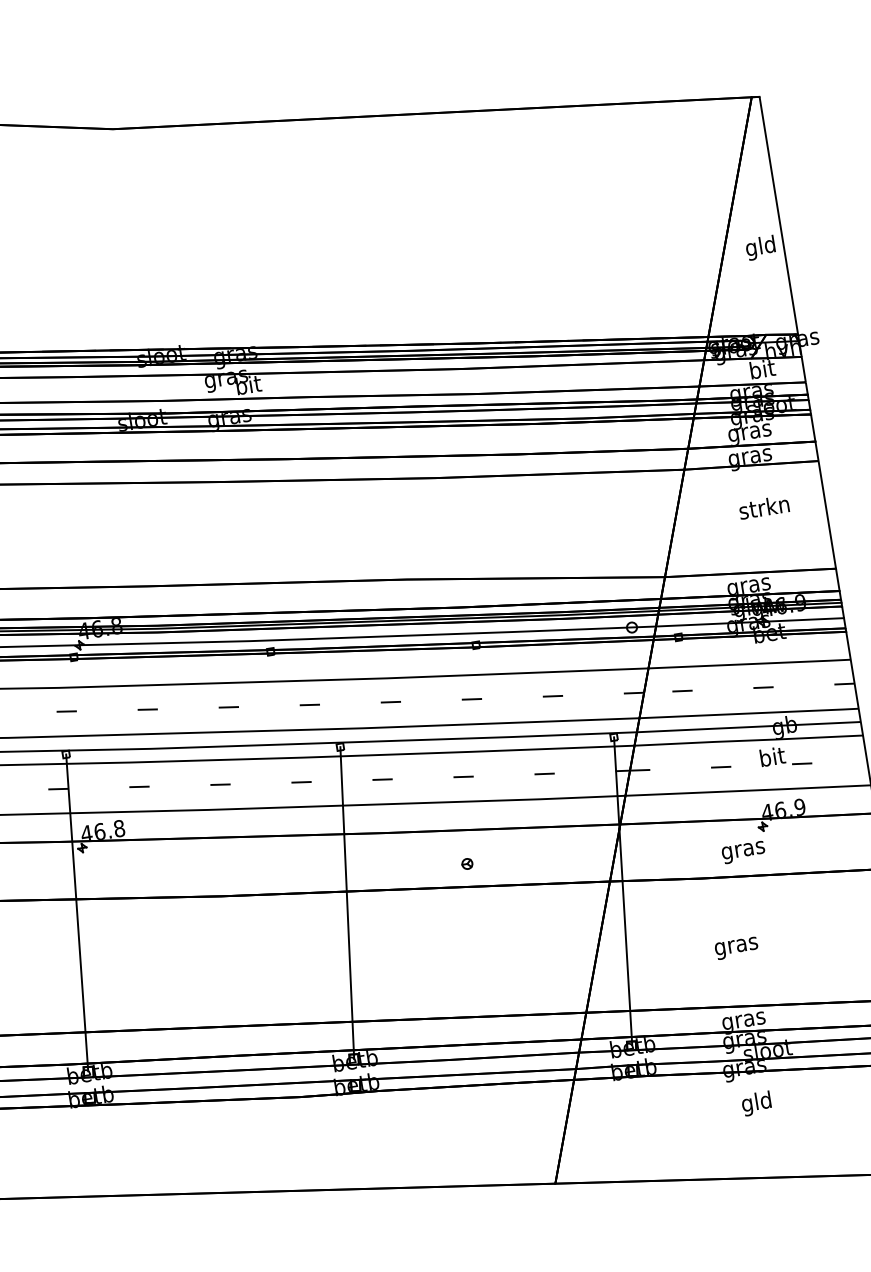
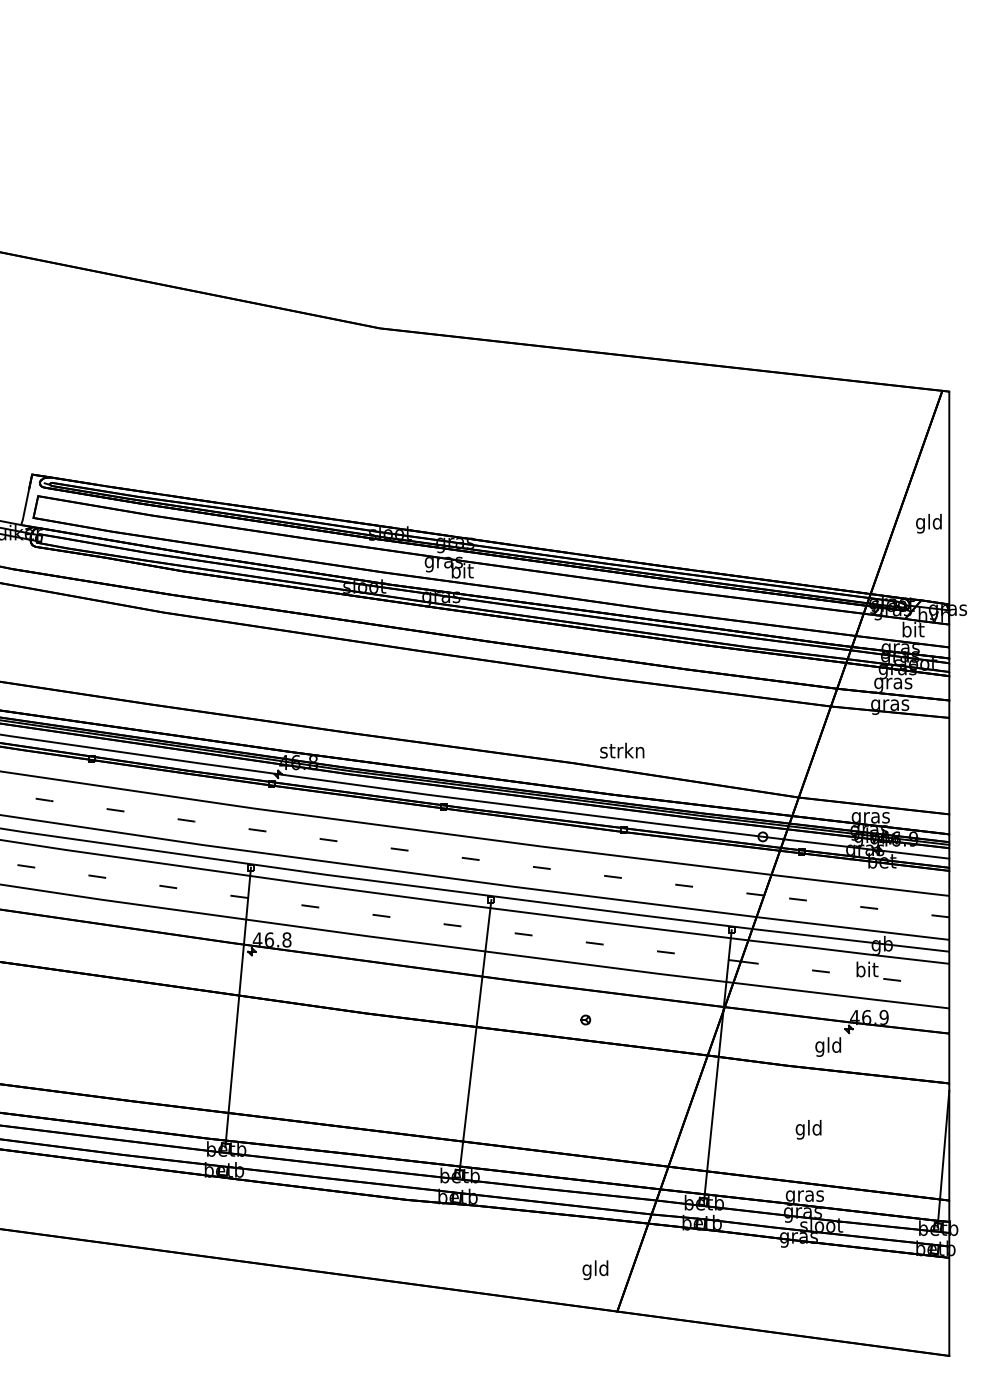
text: (764, 507) -> (622, 750), moved
text: (743, 849) -> (828, 1046), gras -> gld
text: (735, 945) -> (808, 1129), gras -> gld
text: (756, 1104) -> (595, 1270), moved

